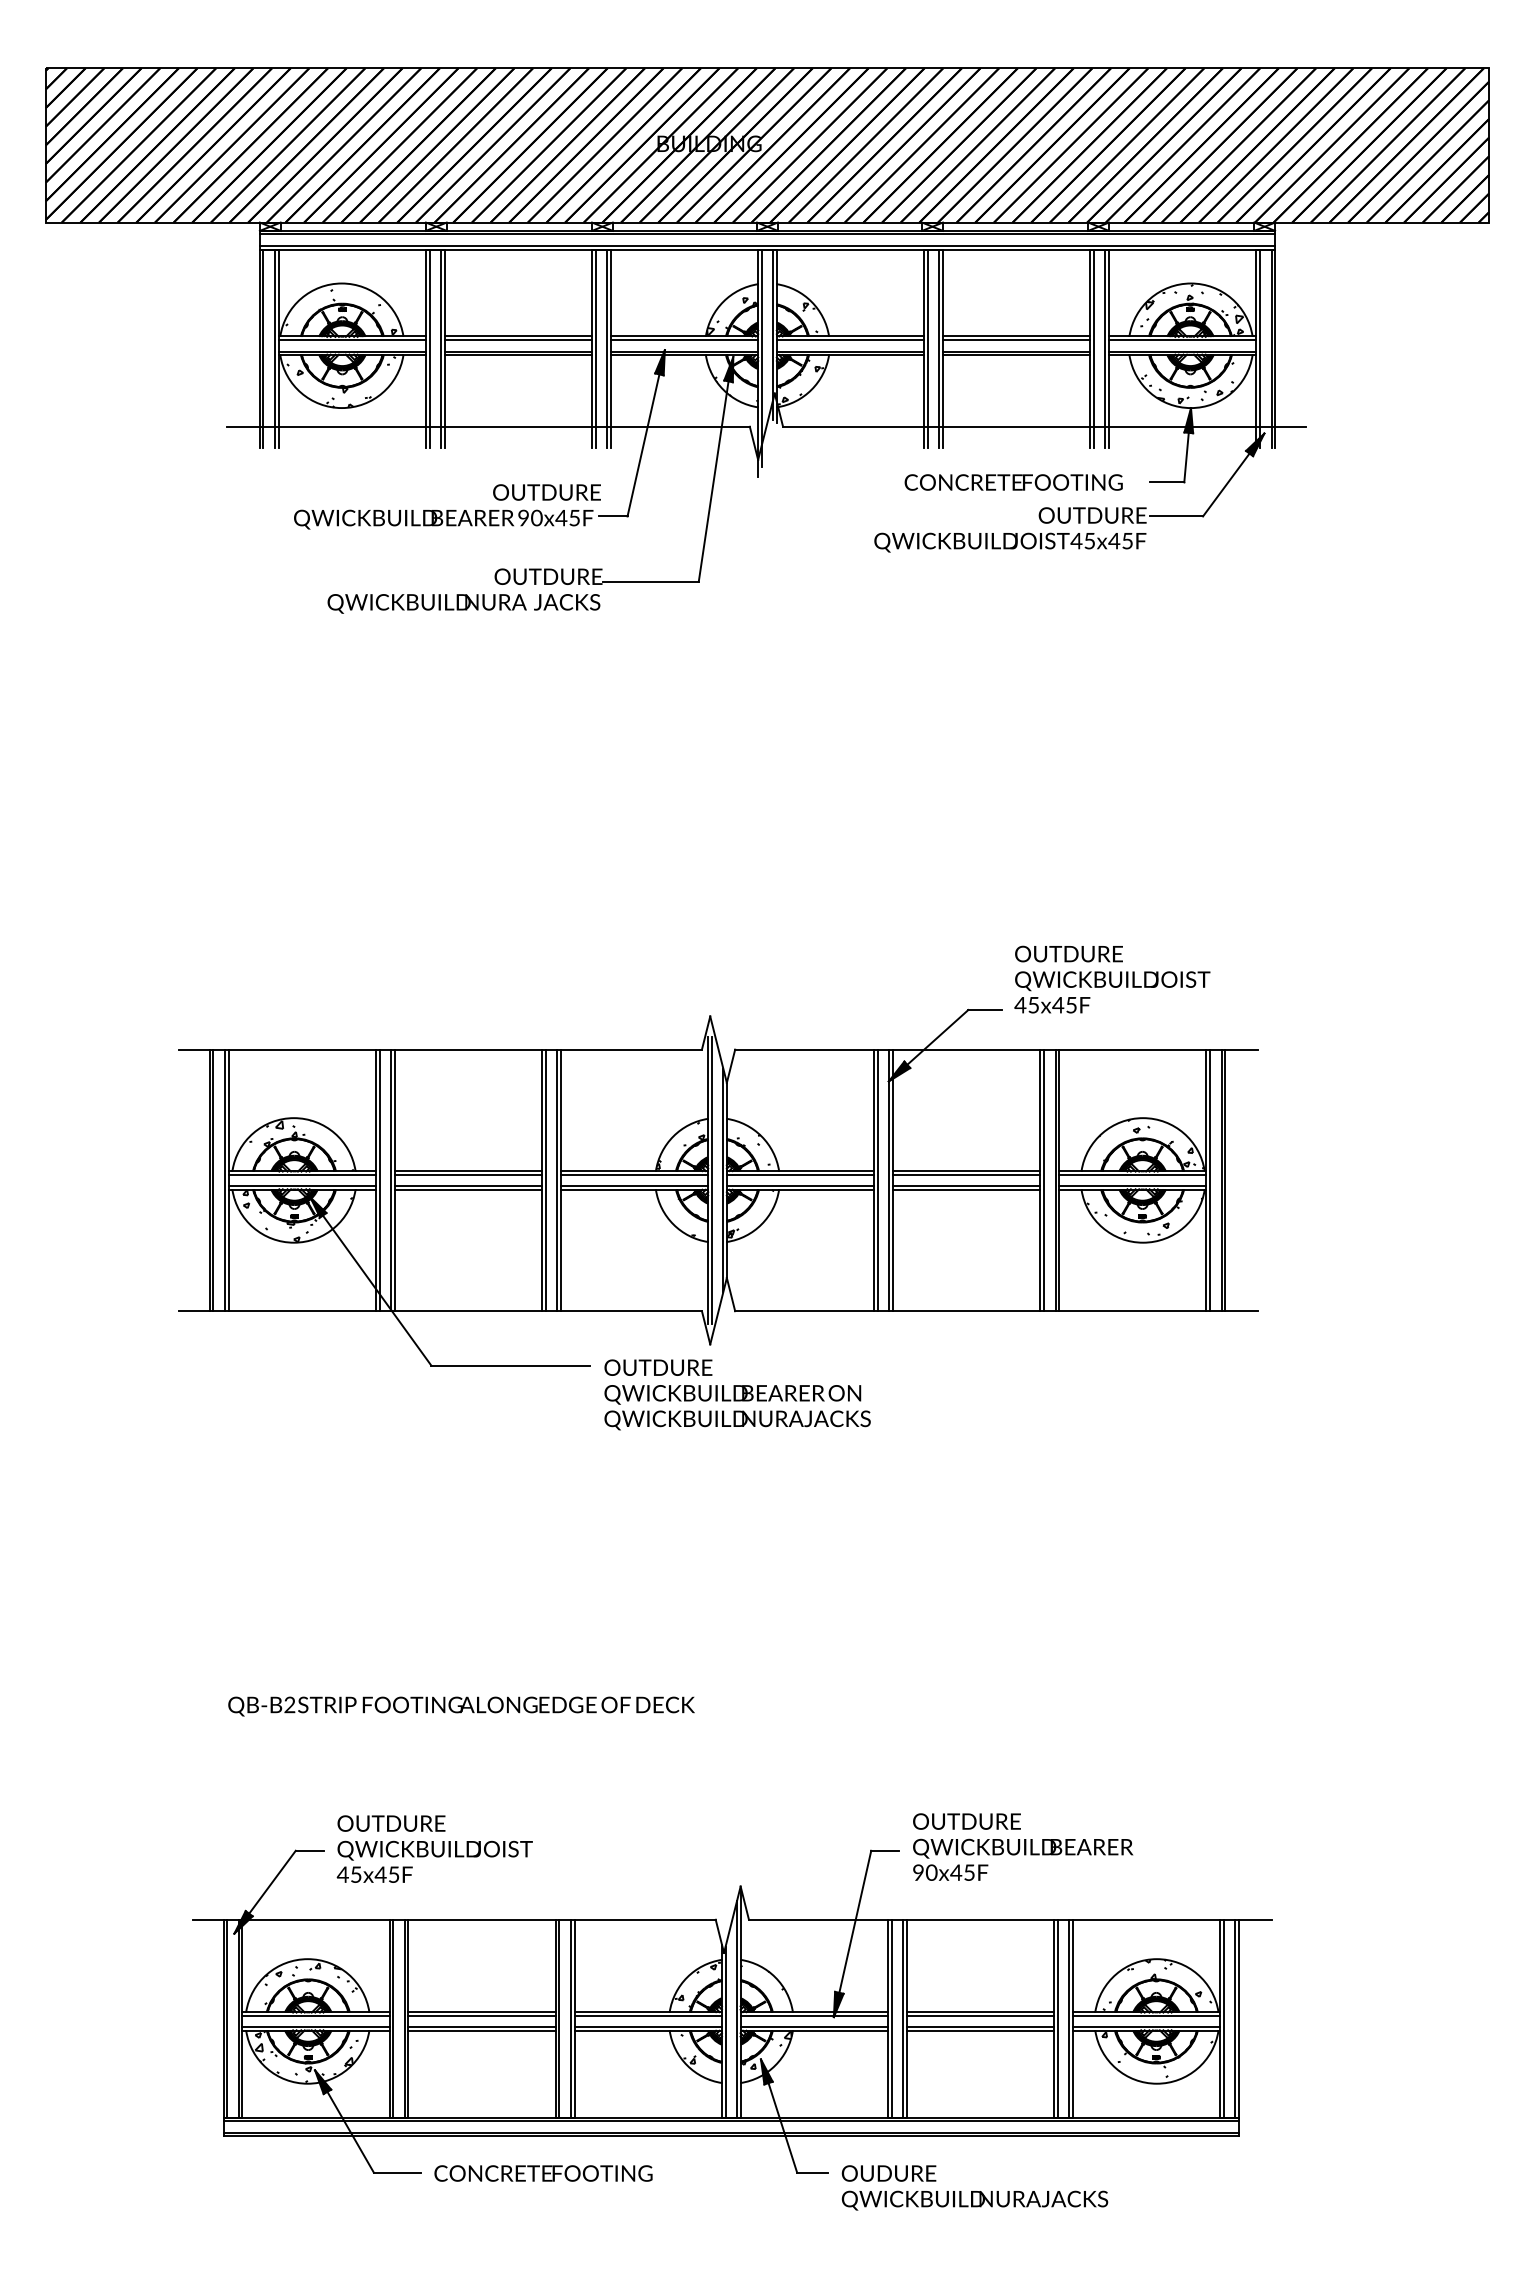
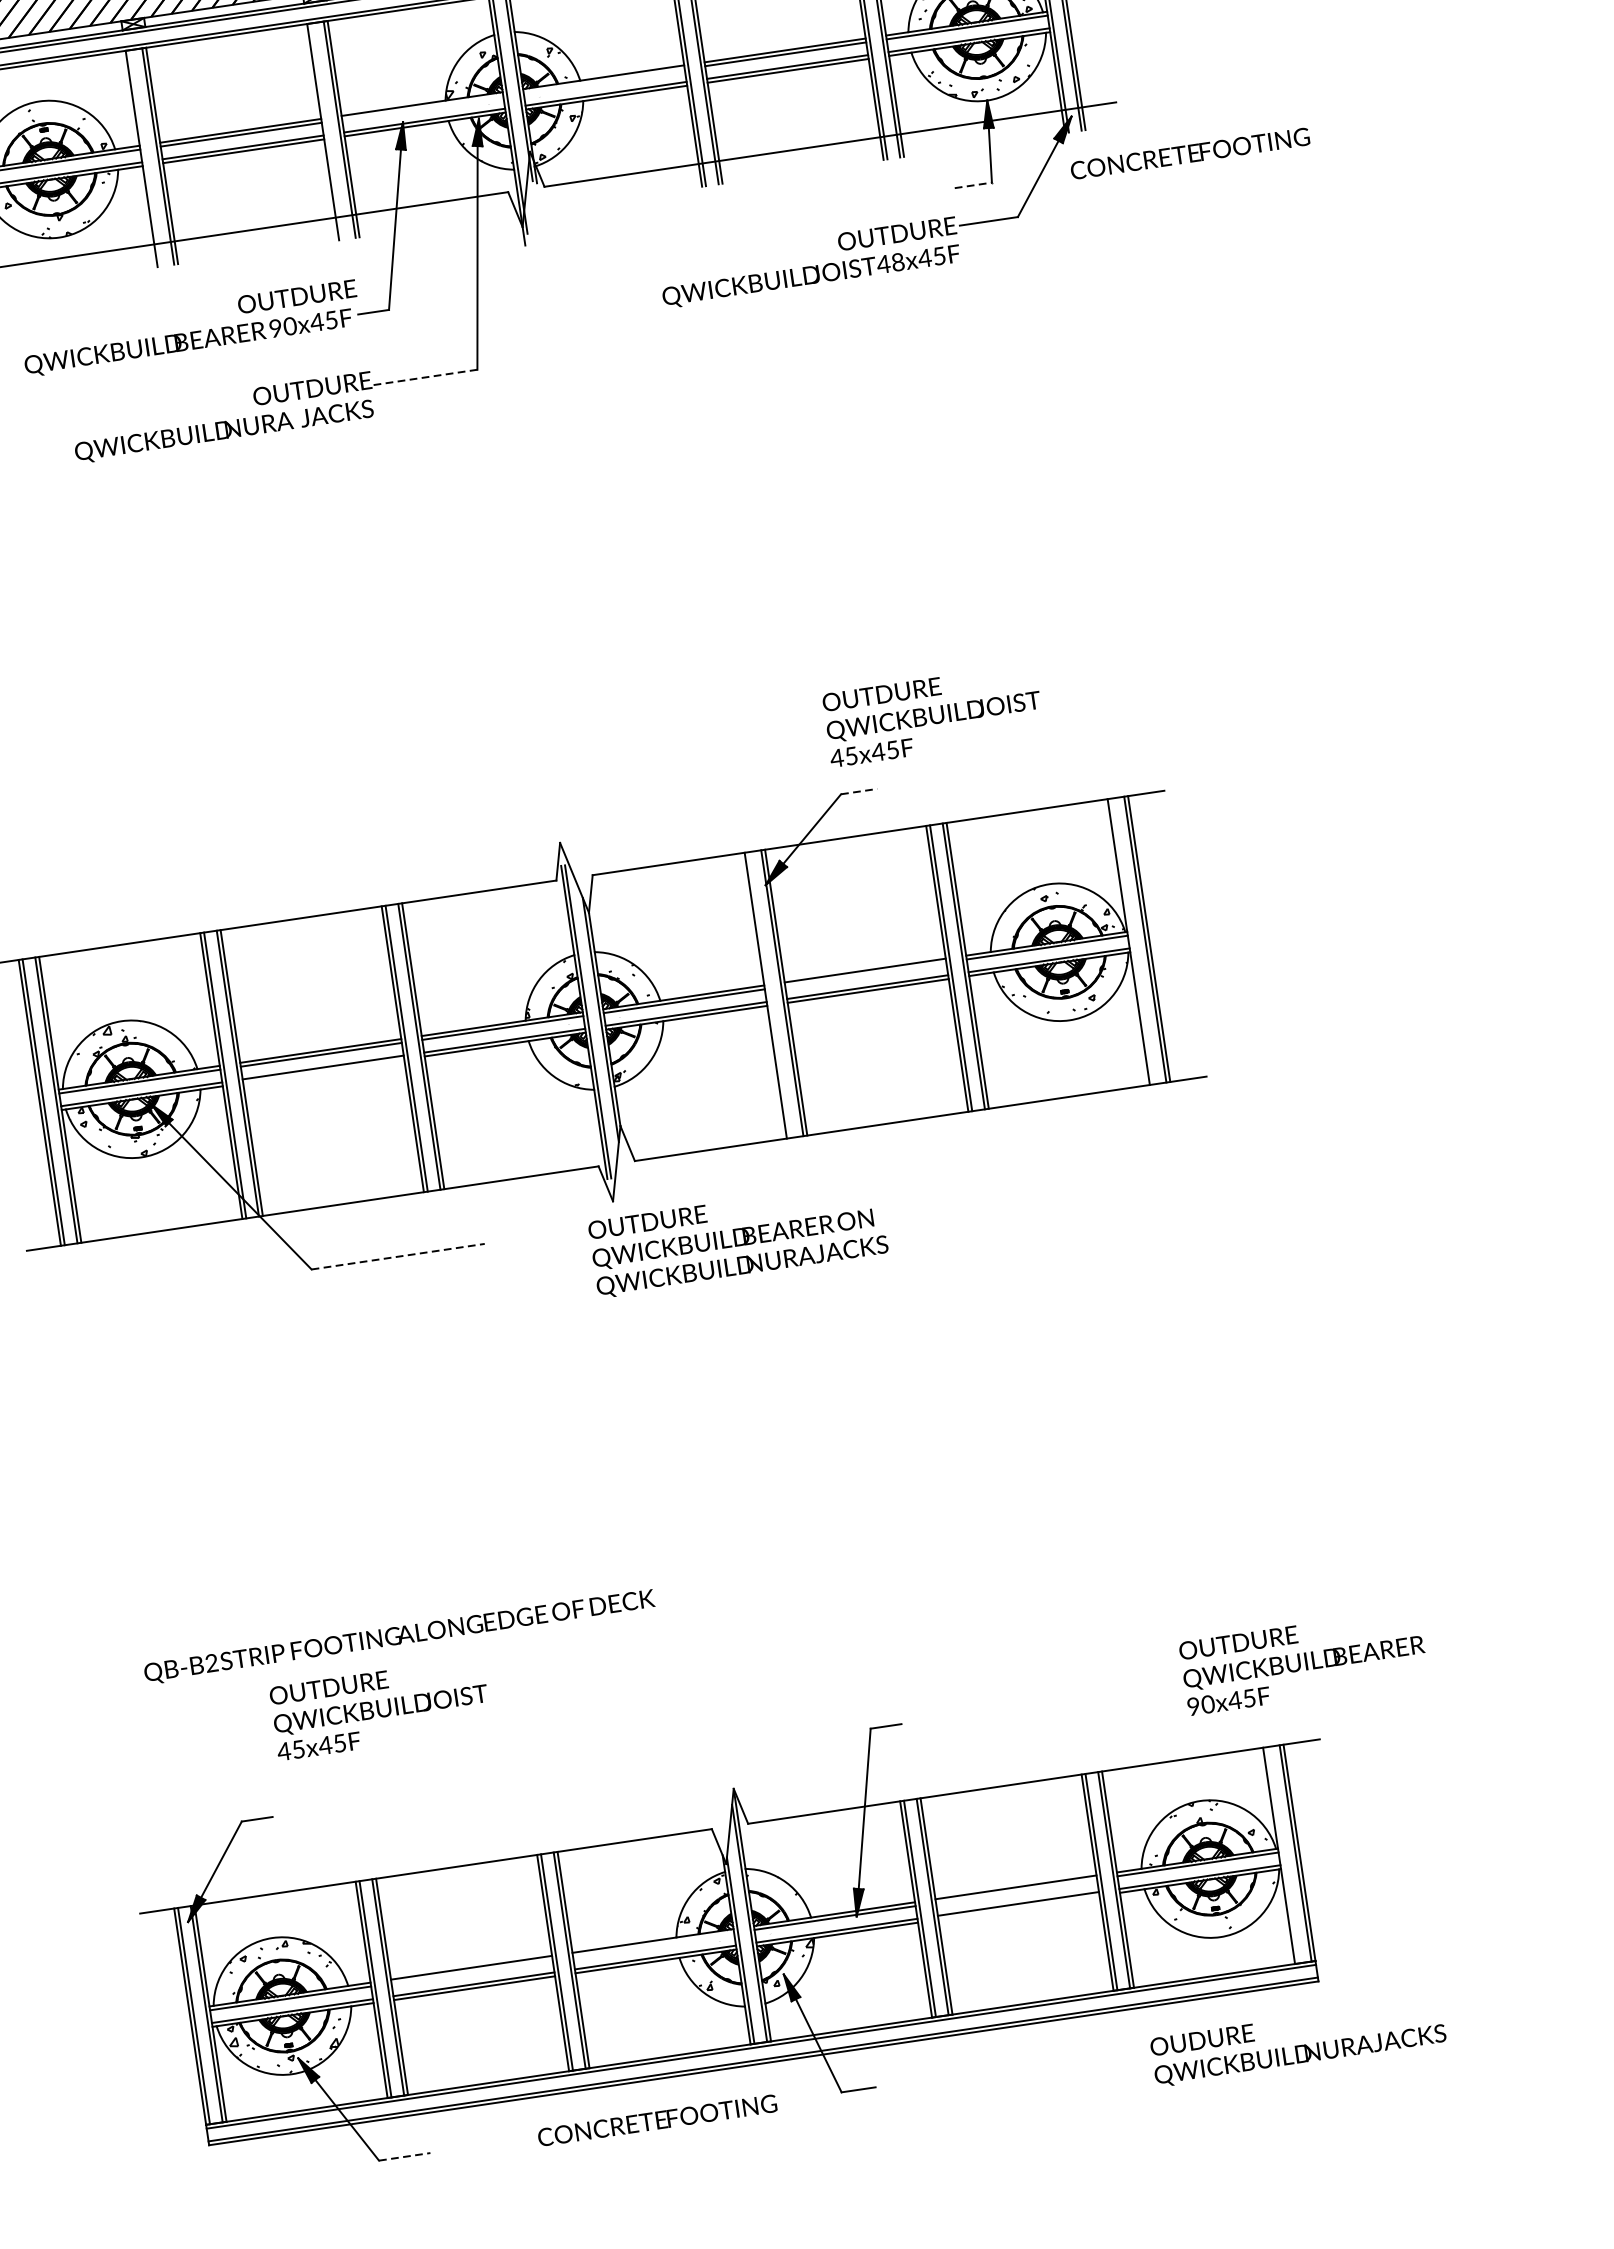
line: (684, 339) -> (422, 107), removed
line: (850, 339) -> (604, 80), removed
line: (429, 348) -> (145, 158), removed
line: (595, 348) -> (326, 131), removed
text: (1013, 482) -> (1189, 153), moved
line: (1167, 482) -> (973, 185), solid -> dashed
text: (1089, 540) -> (897, 261), JOIST45x45F -> JOIST48x45F
line: (650, 581) -> (424, 377), solid -> dashed
text: (1112, 979) -> (933, 715), moved
line: (984, 1010) -> (858, 792), solid -> dashed
line: (966, 1174) -> (865, 974), removed
line: (877, 1180) -> (769, 995), removed
line: (1209, 1180) -> (1132, 941), removed
line: (468, 1189) -> (323, 1071), removed
line: (511, 1365) -> (399, 1256), solid -> dashed
text: (737, 1394) -> (738, 1238), moved
text: (1023, 1846) -> (1304, 1661), moved
text: (434, 1848) -> (379, 1708), moved
line: (481, 2015) -> (471, 1971), removed
line: (647, 2015) -> (652, 1944), removed
line: (980, 2015) -> (1016, 1891), removed
line: (1223, 2018) -> (1282, 1855), removed
line: (980, 2030) -> (1019, 1907), removed
line: (397, 2172) -> (404, 2156), solid -> dashed
text: (543, 2173) -> (657, 2120), moved
text: (974, 2187) -> (1297, 2041), moved

